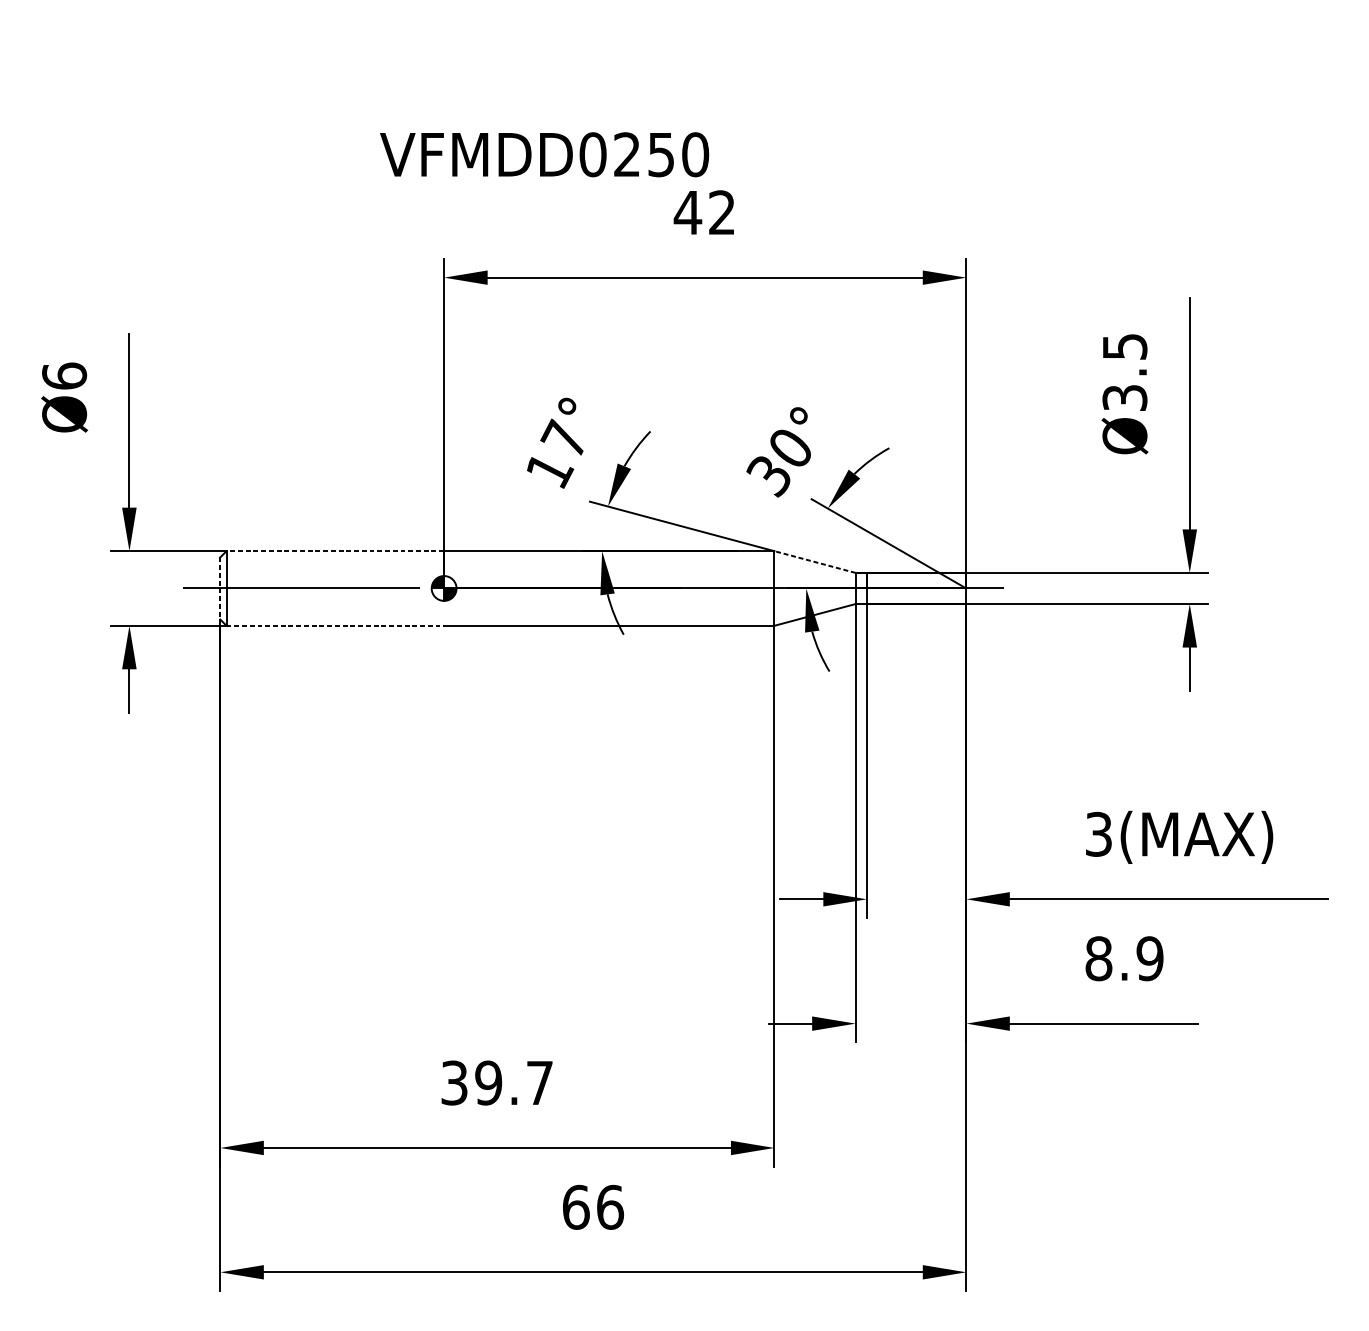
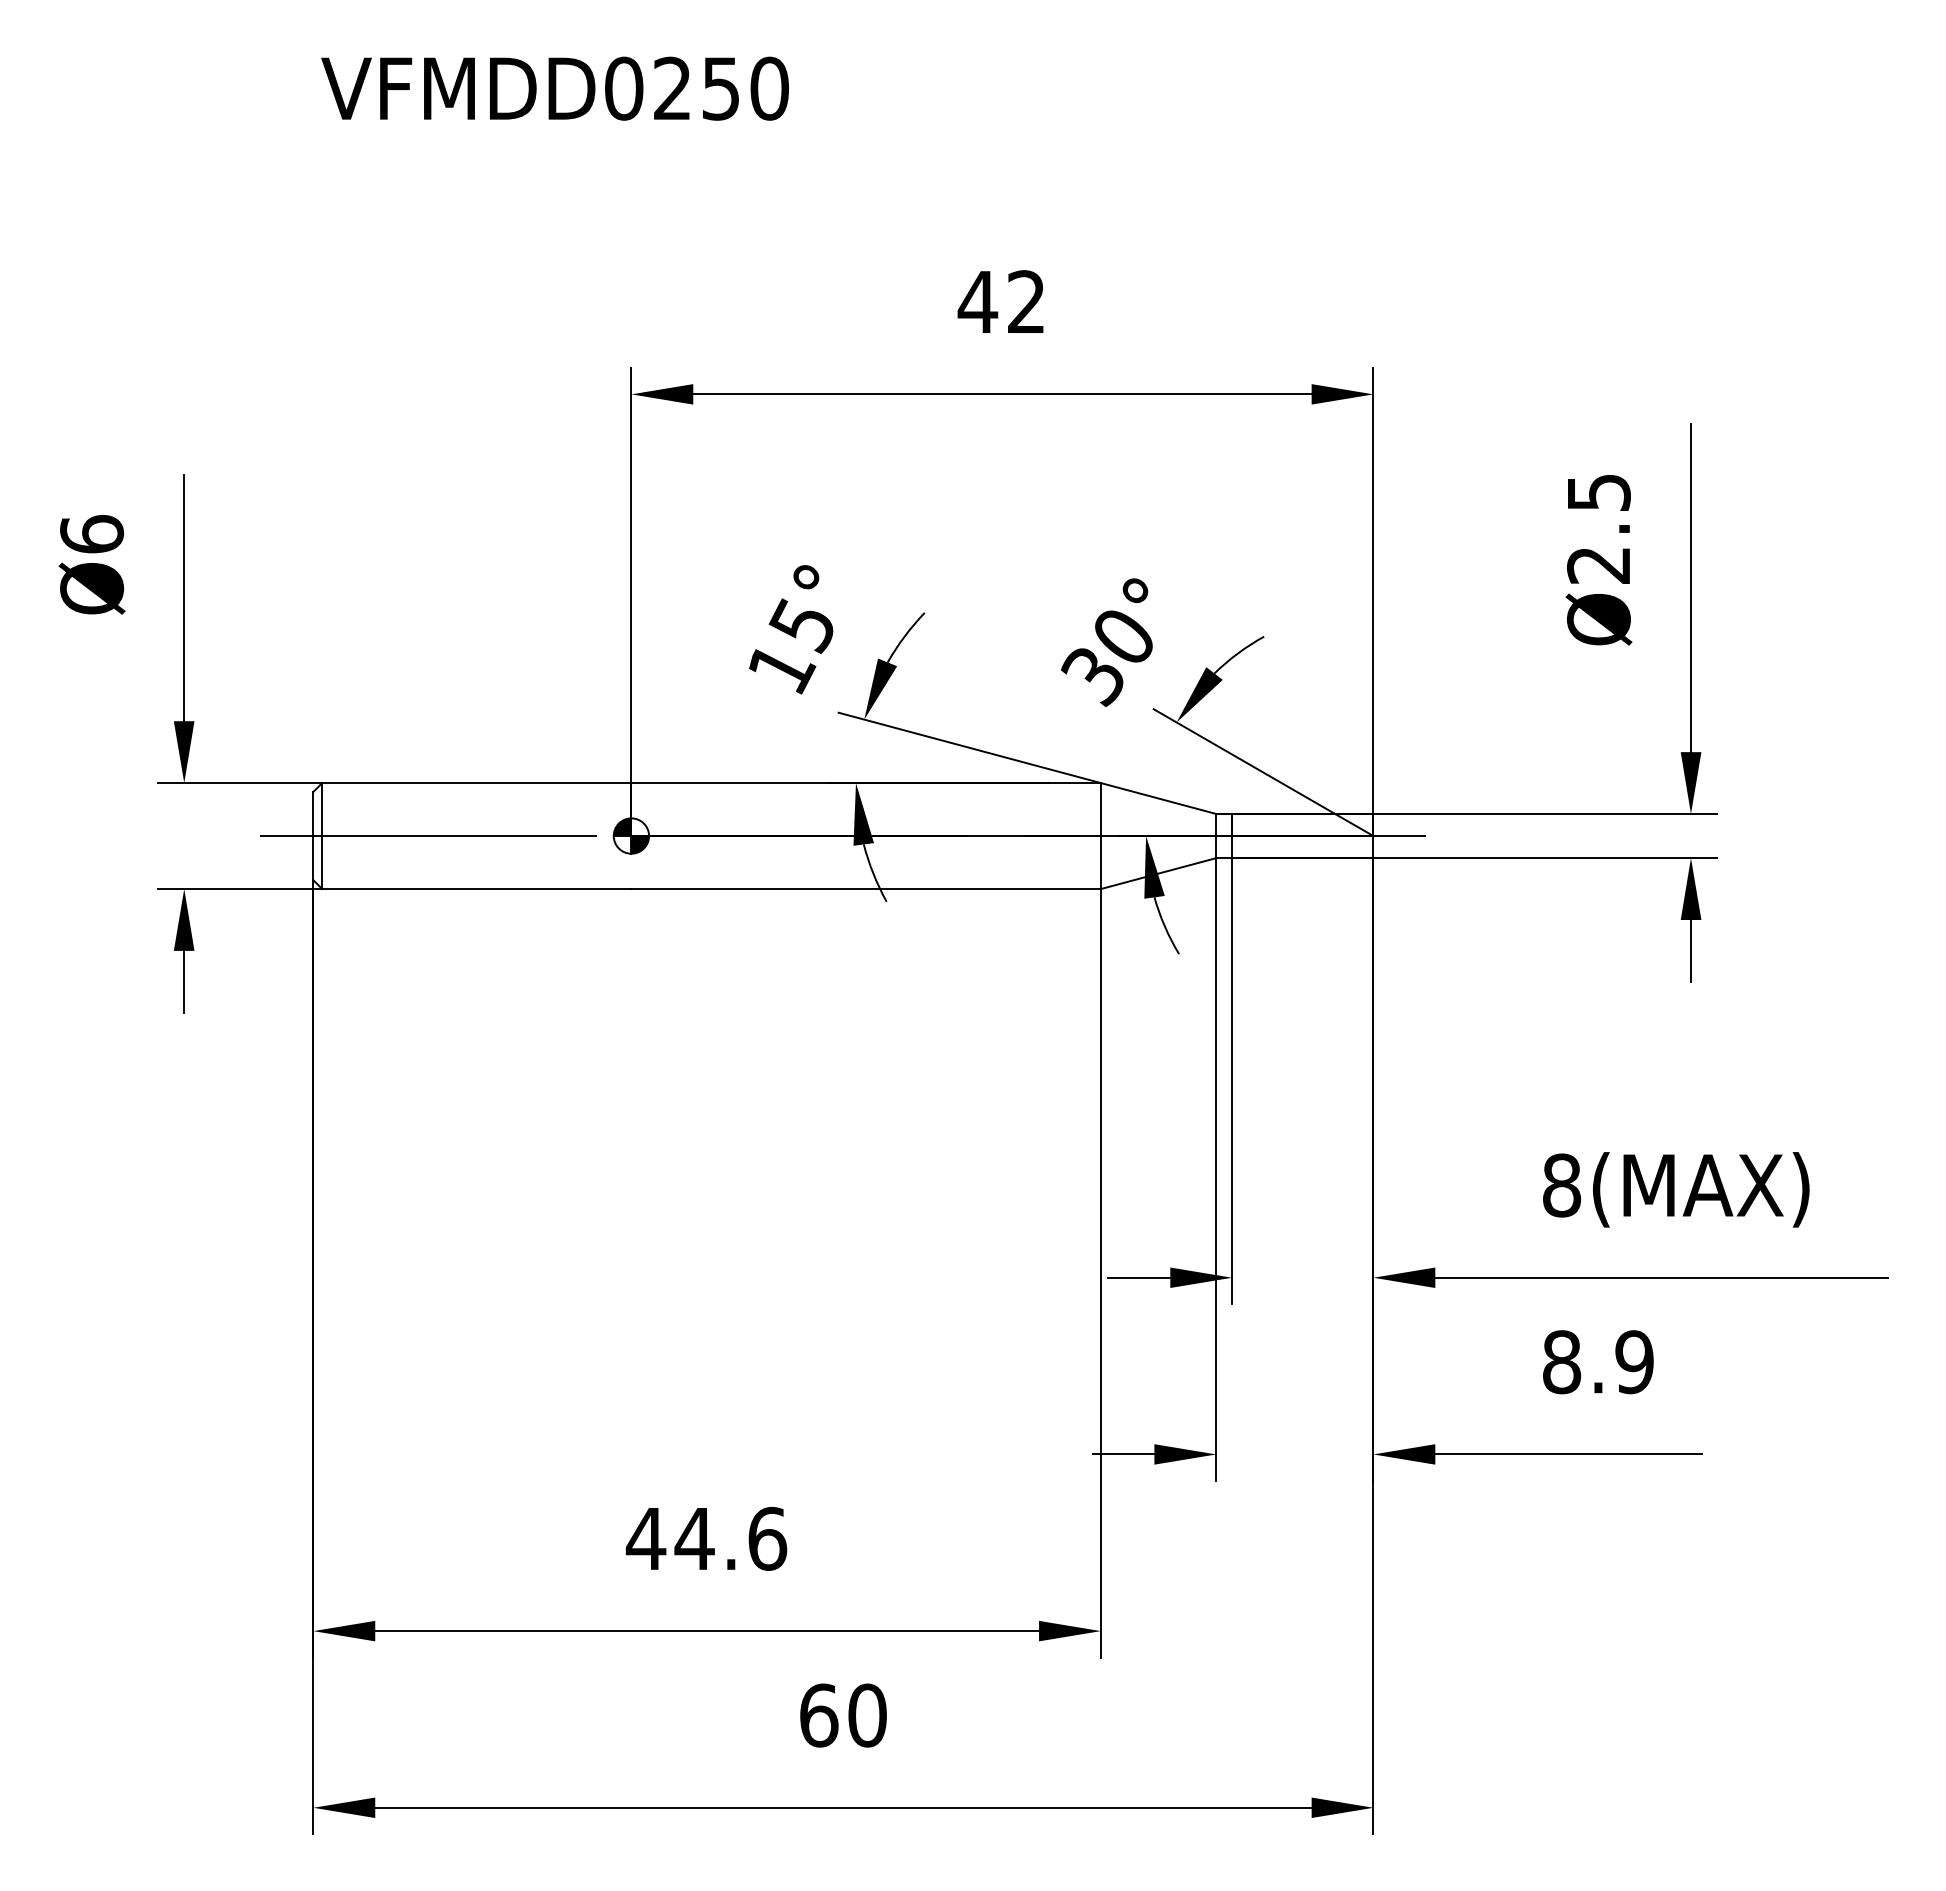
text: (544, 154) -> (554, 88), moved
text: (1124, 398) -> (1598, 565), Ø3.5 -> Ø2.5
text: (563, 438) -> (800, 623), 17° -> 15°
line: (335, 551) -> (476, 783), dashed -> solid
line: (815, 562) -> (1158, 798), dashed -> solid
line: (220, 588) -> (313, 836), dashed -> solid
line: (335, 626) -> (476, 889), dashed -> solid
text: (1099, 834) -> (1562, 1185), 3(MAX) -> 8(MAX)
text: (496, 1082) -> (706, 1538), 39.7 -> 44.6
text: (610, 1207) -> (867, 1715), 66 -> 60

